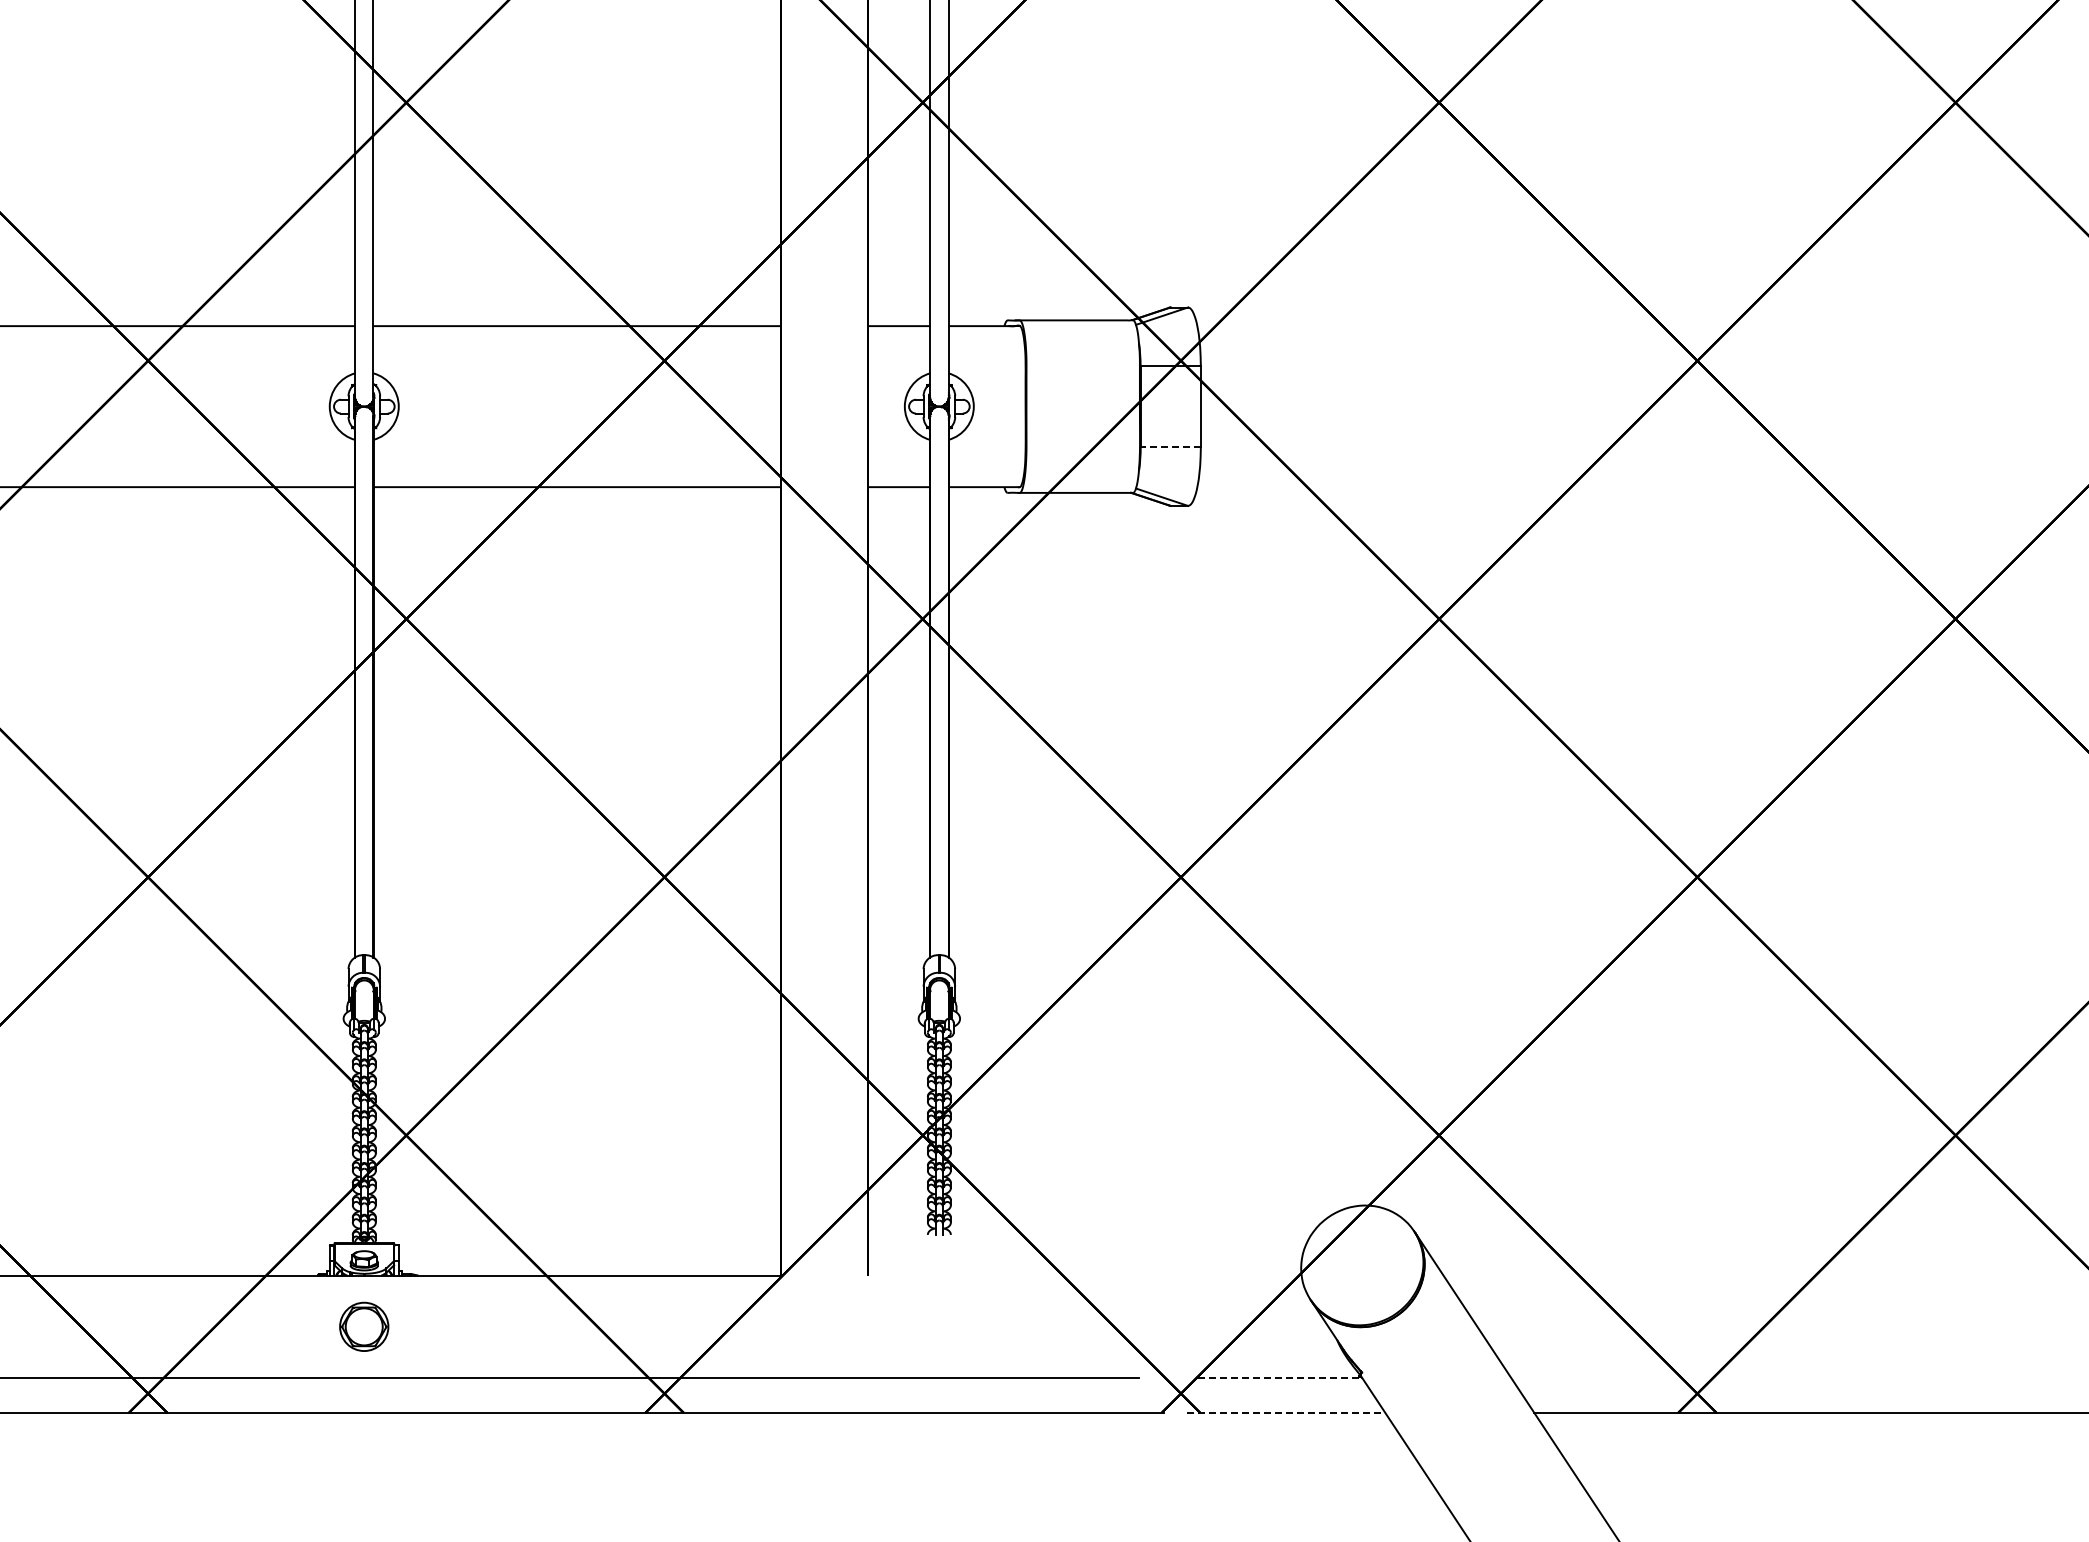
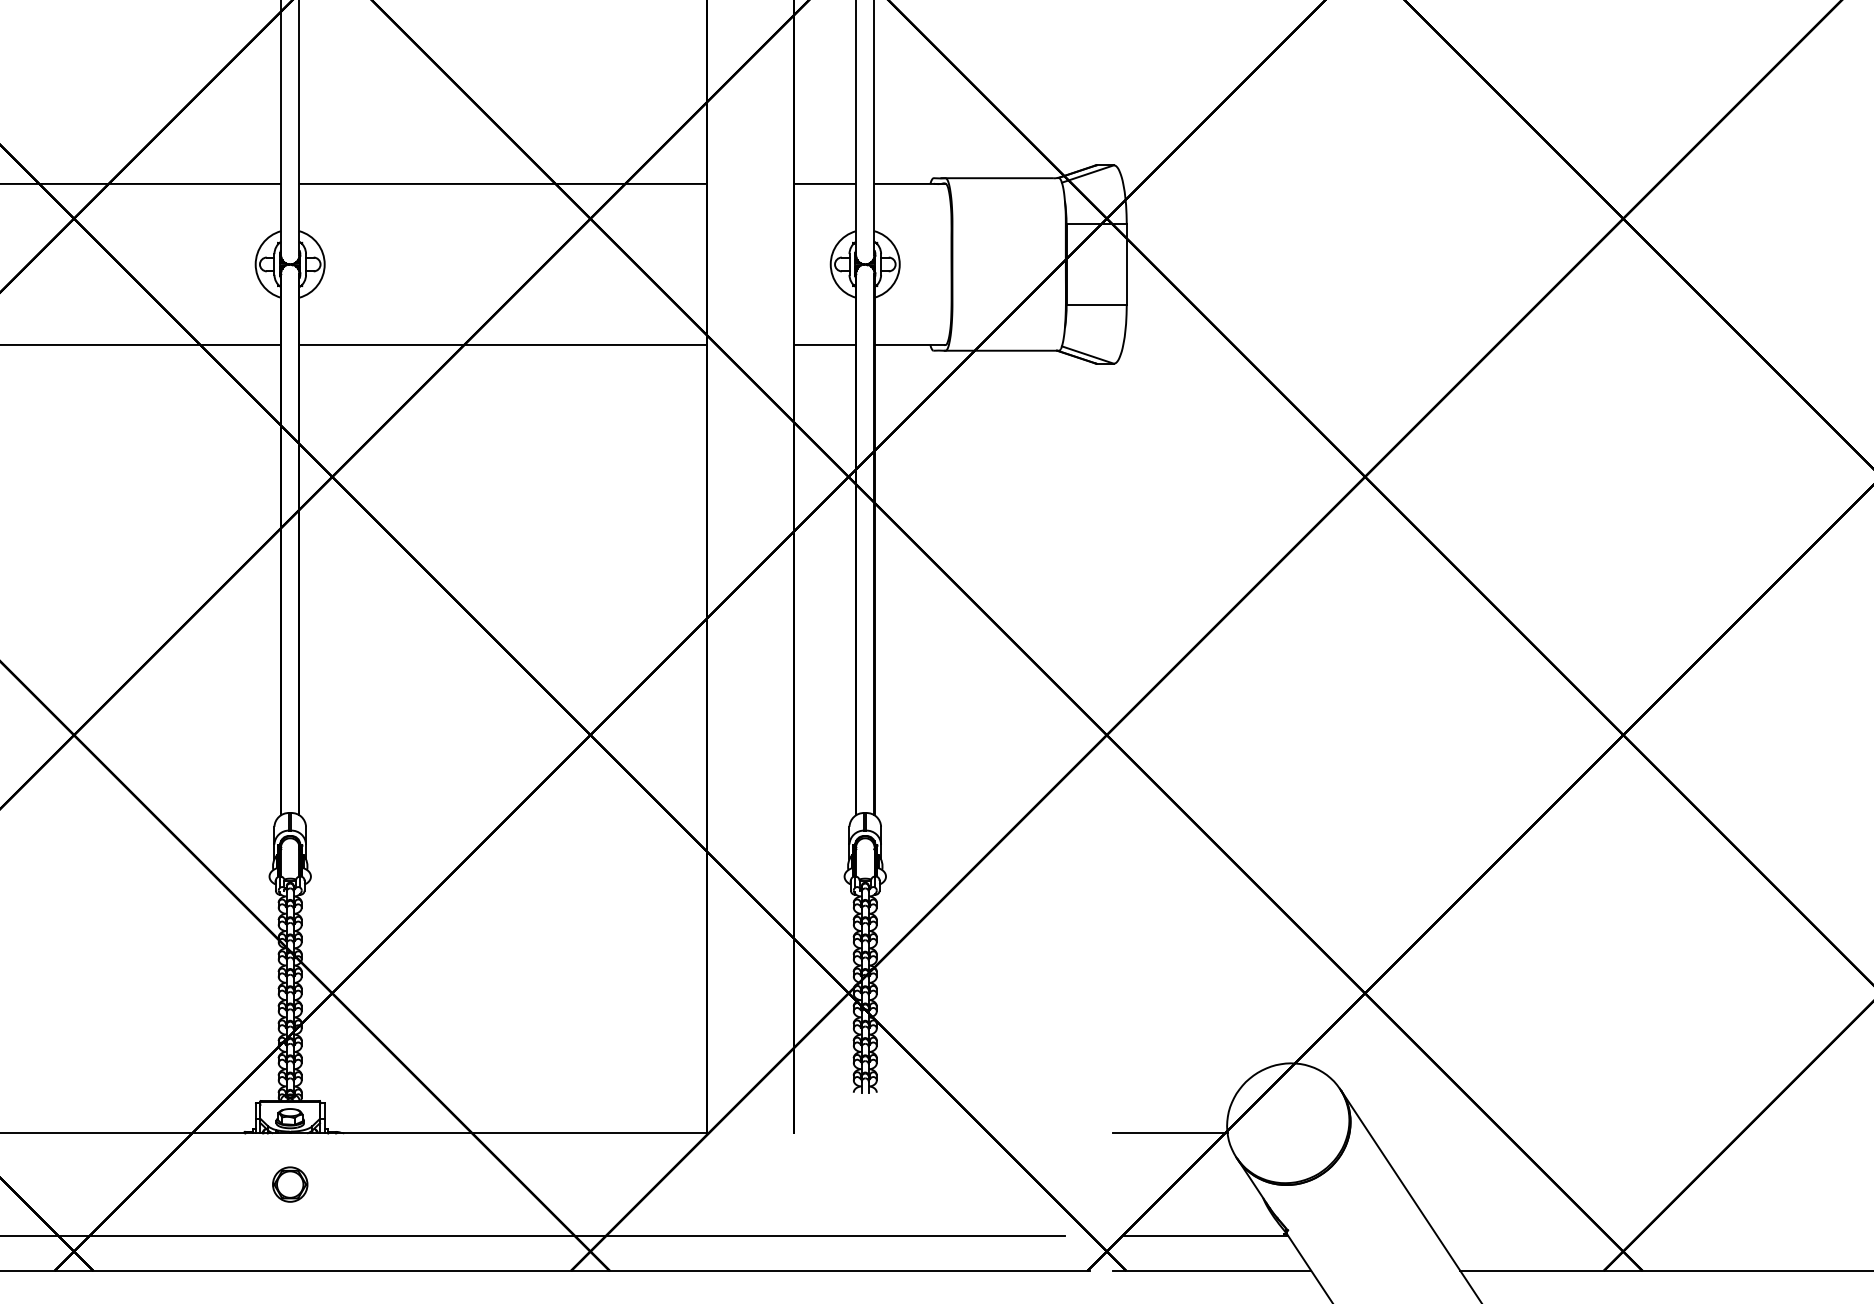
line: (1170, 446) -> (1096, 304), dashed -> solid
line: (1243, 1275) -> (1169, 1133), added
part: (364, 1326) -> (290, 1184), size x0.71
line: (1280, 1377) -> (1206, 1235), dashed -> solid
line: (1286, 1412) -> (1212, 1270), dashed -> solid

